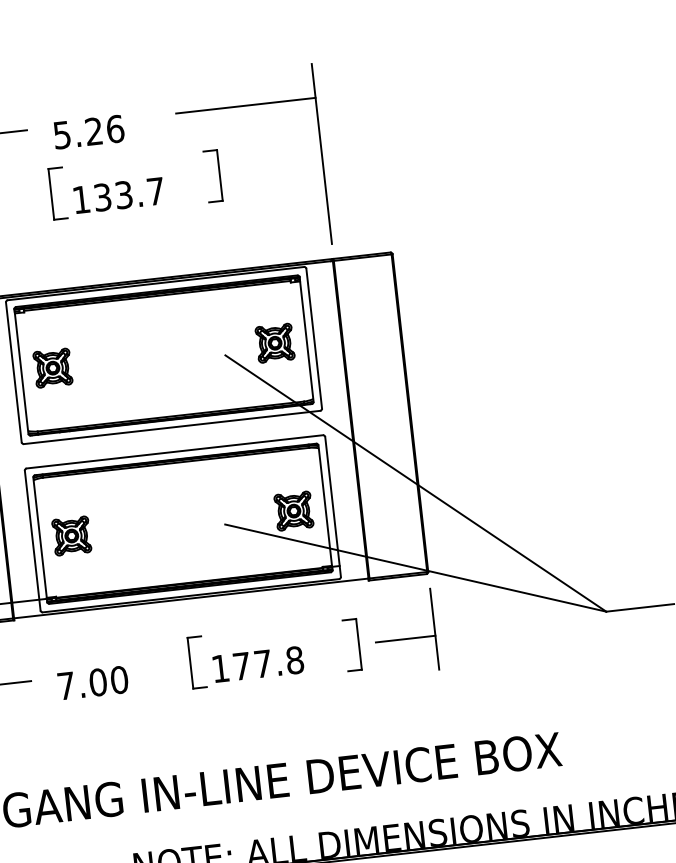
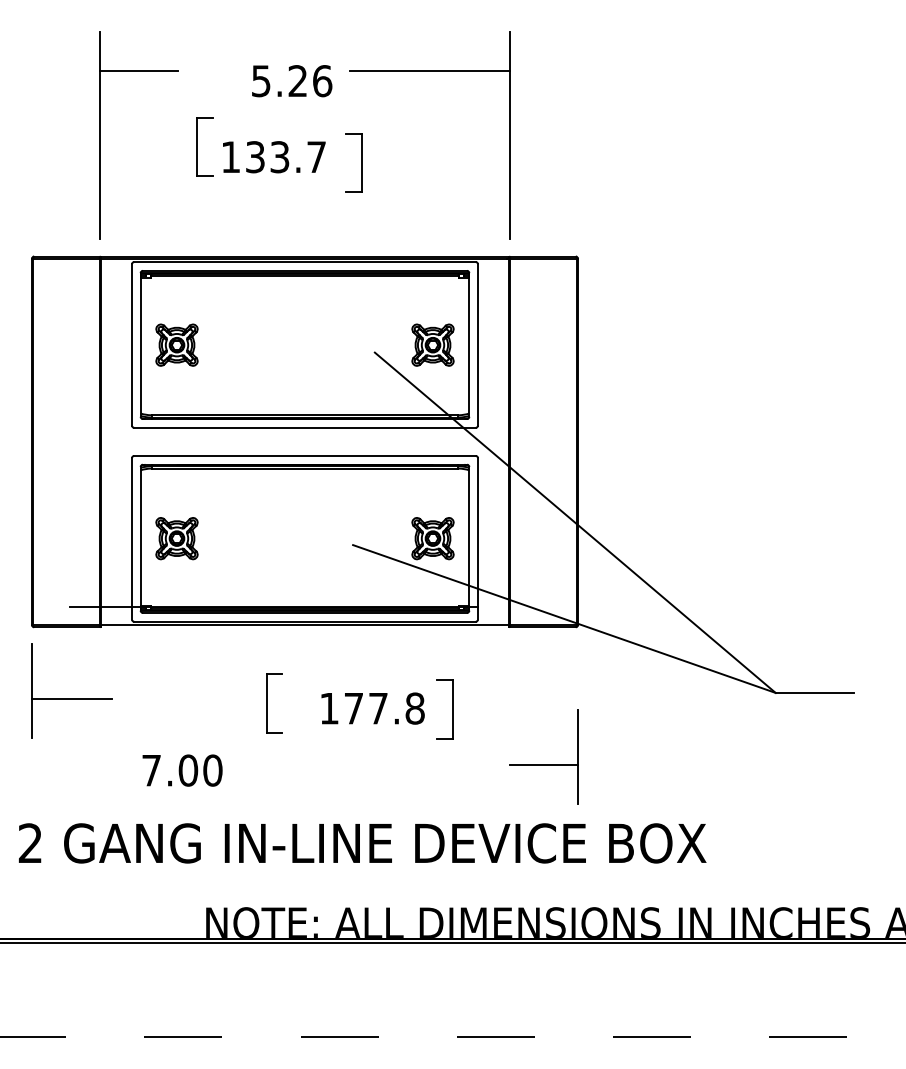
text: (89, 132) -> (292, 81), moved
part: (219, 174) -> (361, 162), moved
part: (405, 639) -> (543, 764), moved
part: (358, 644) -> (452, 709), moved
part: (191, 663) -> (267, 703), moved
text: (93, 682) -> (182, 770), moved

